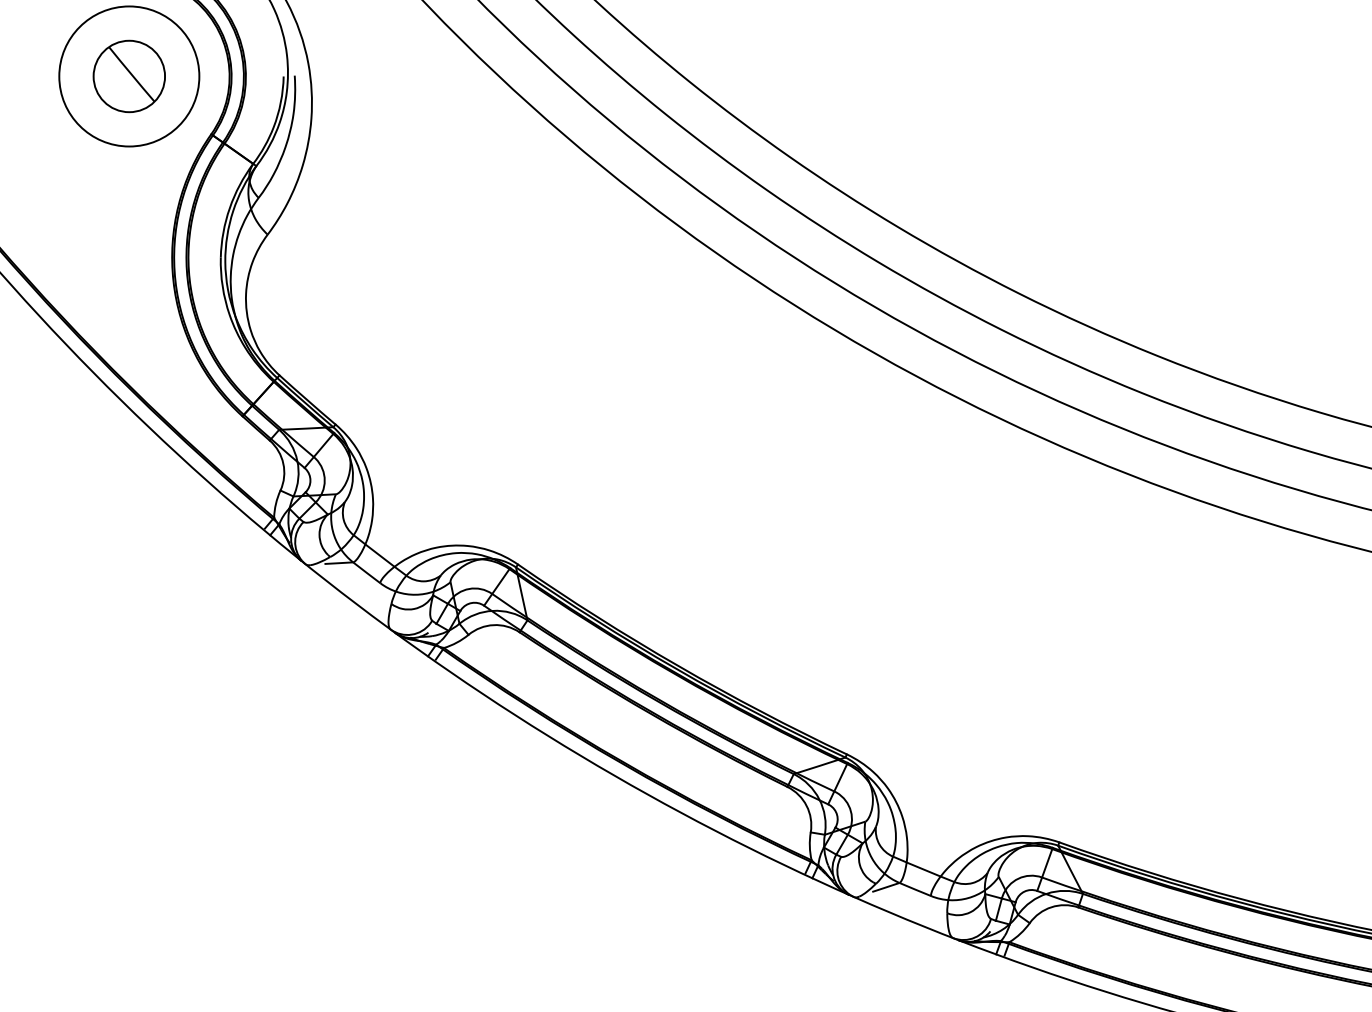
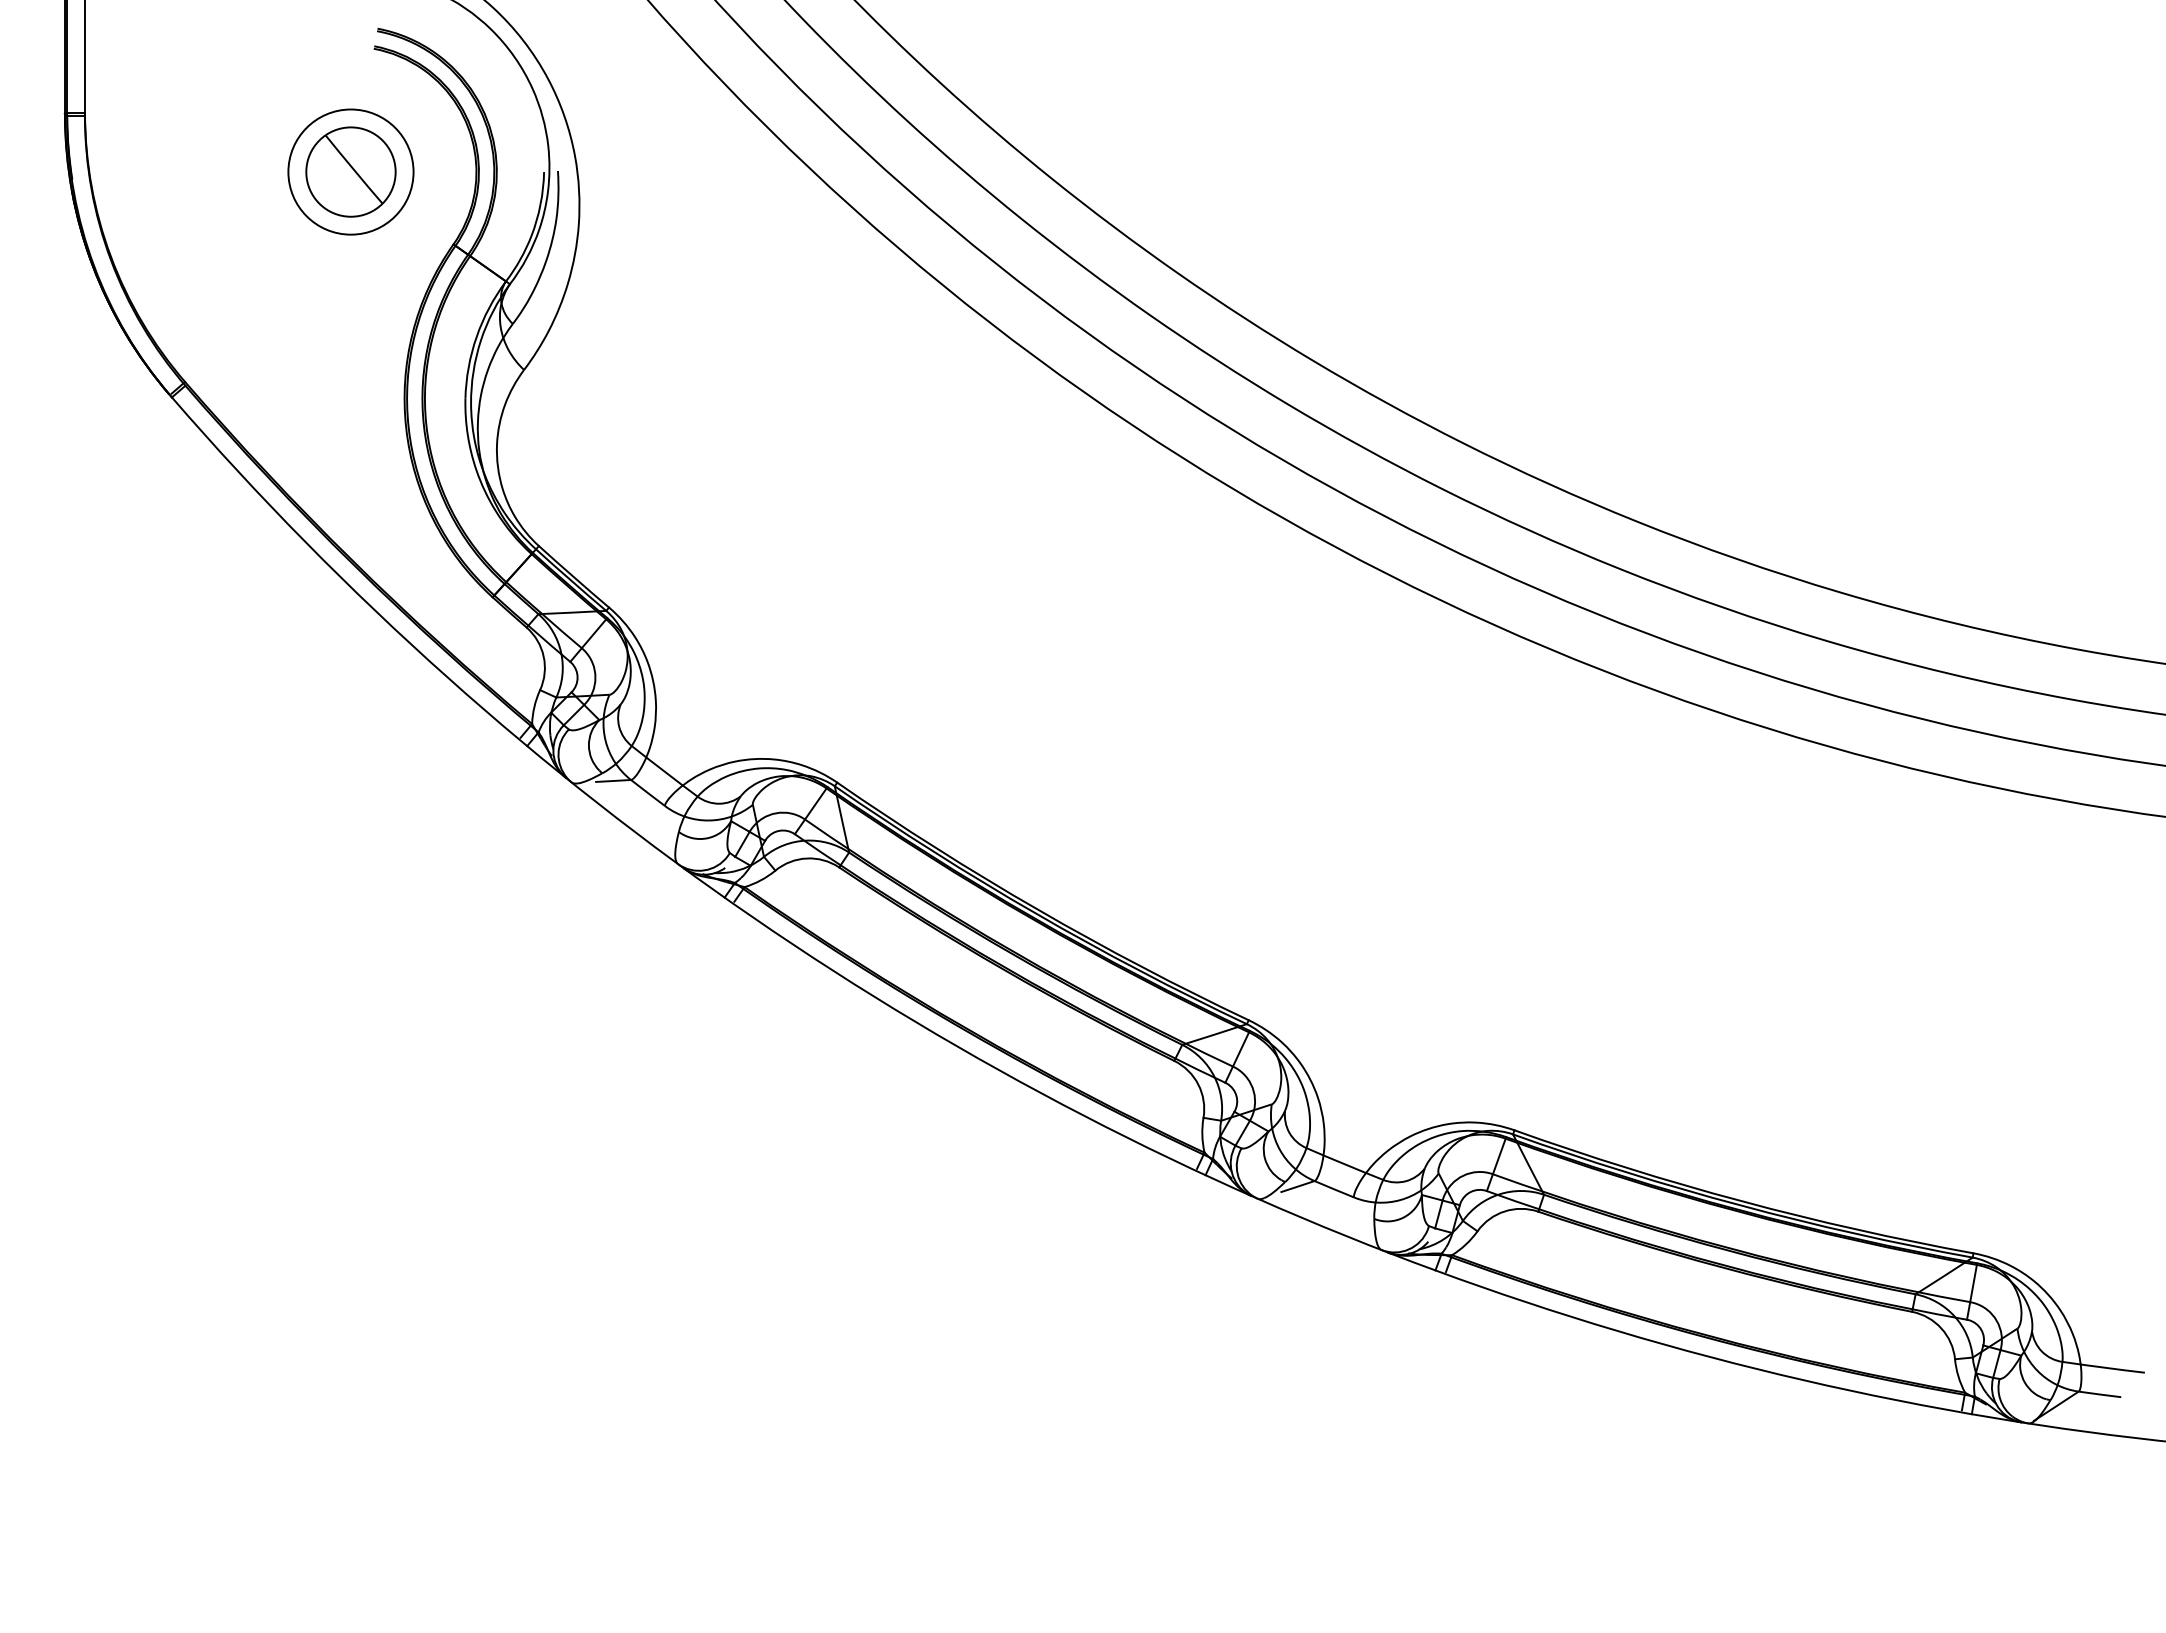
circle: (128, 76) -> (350, 171), size x0.71

